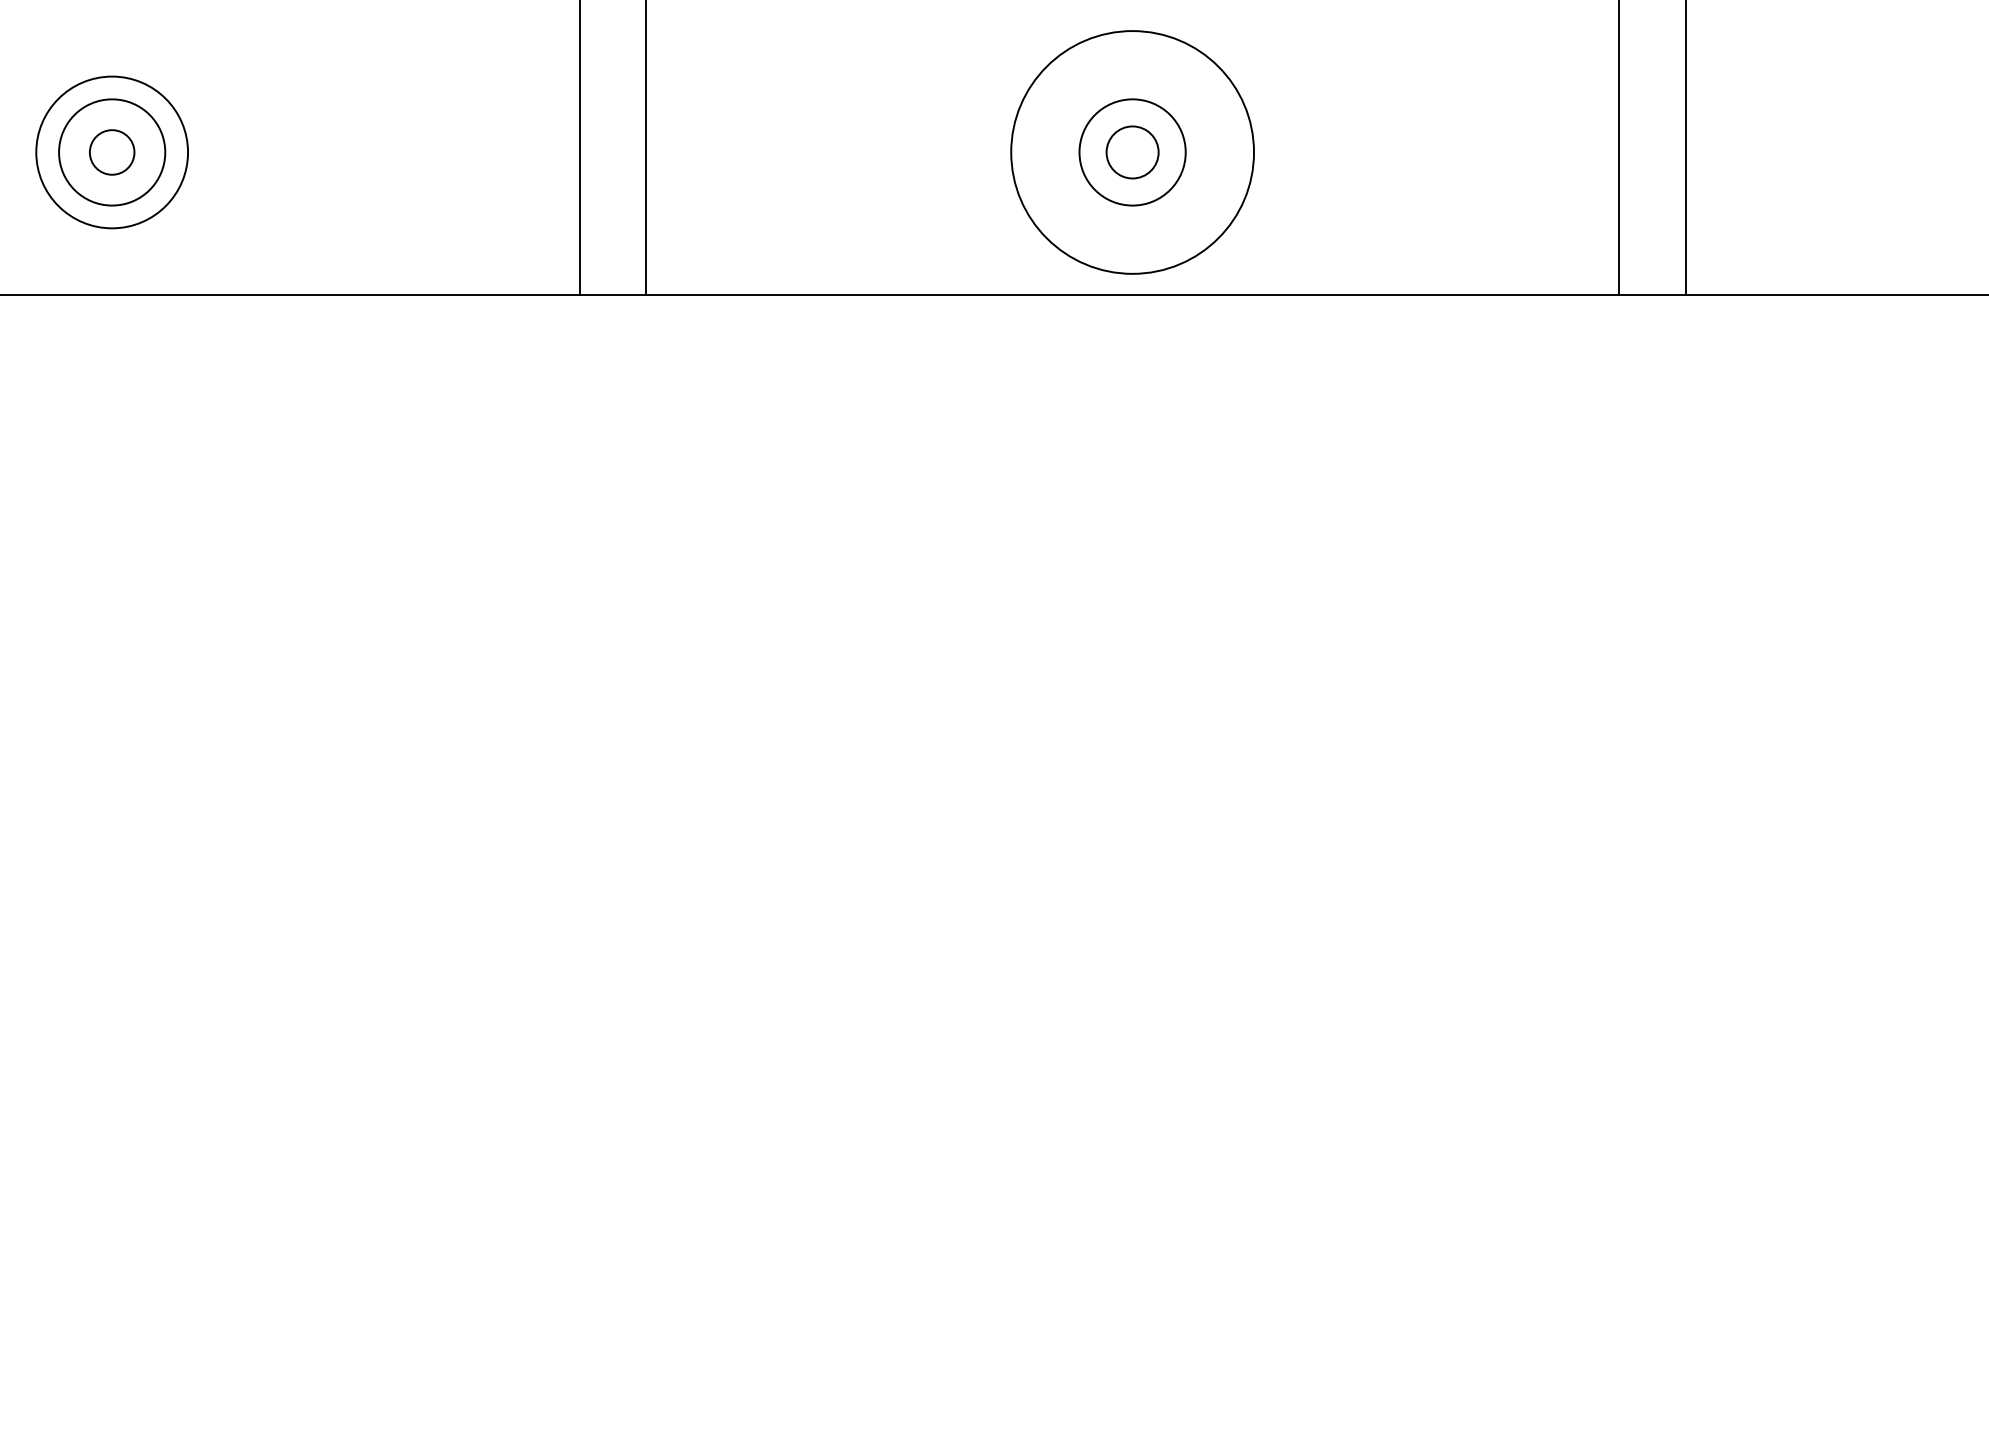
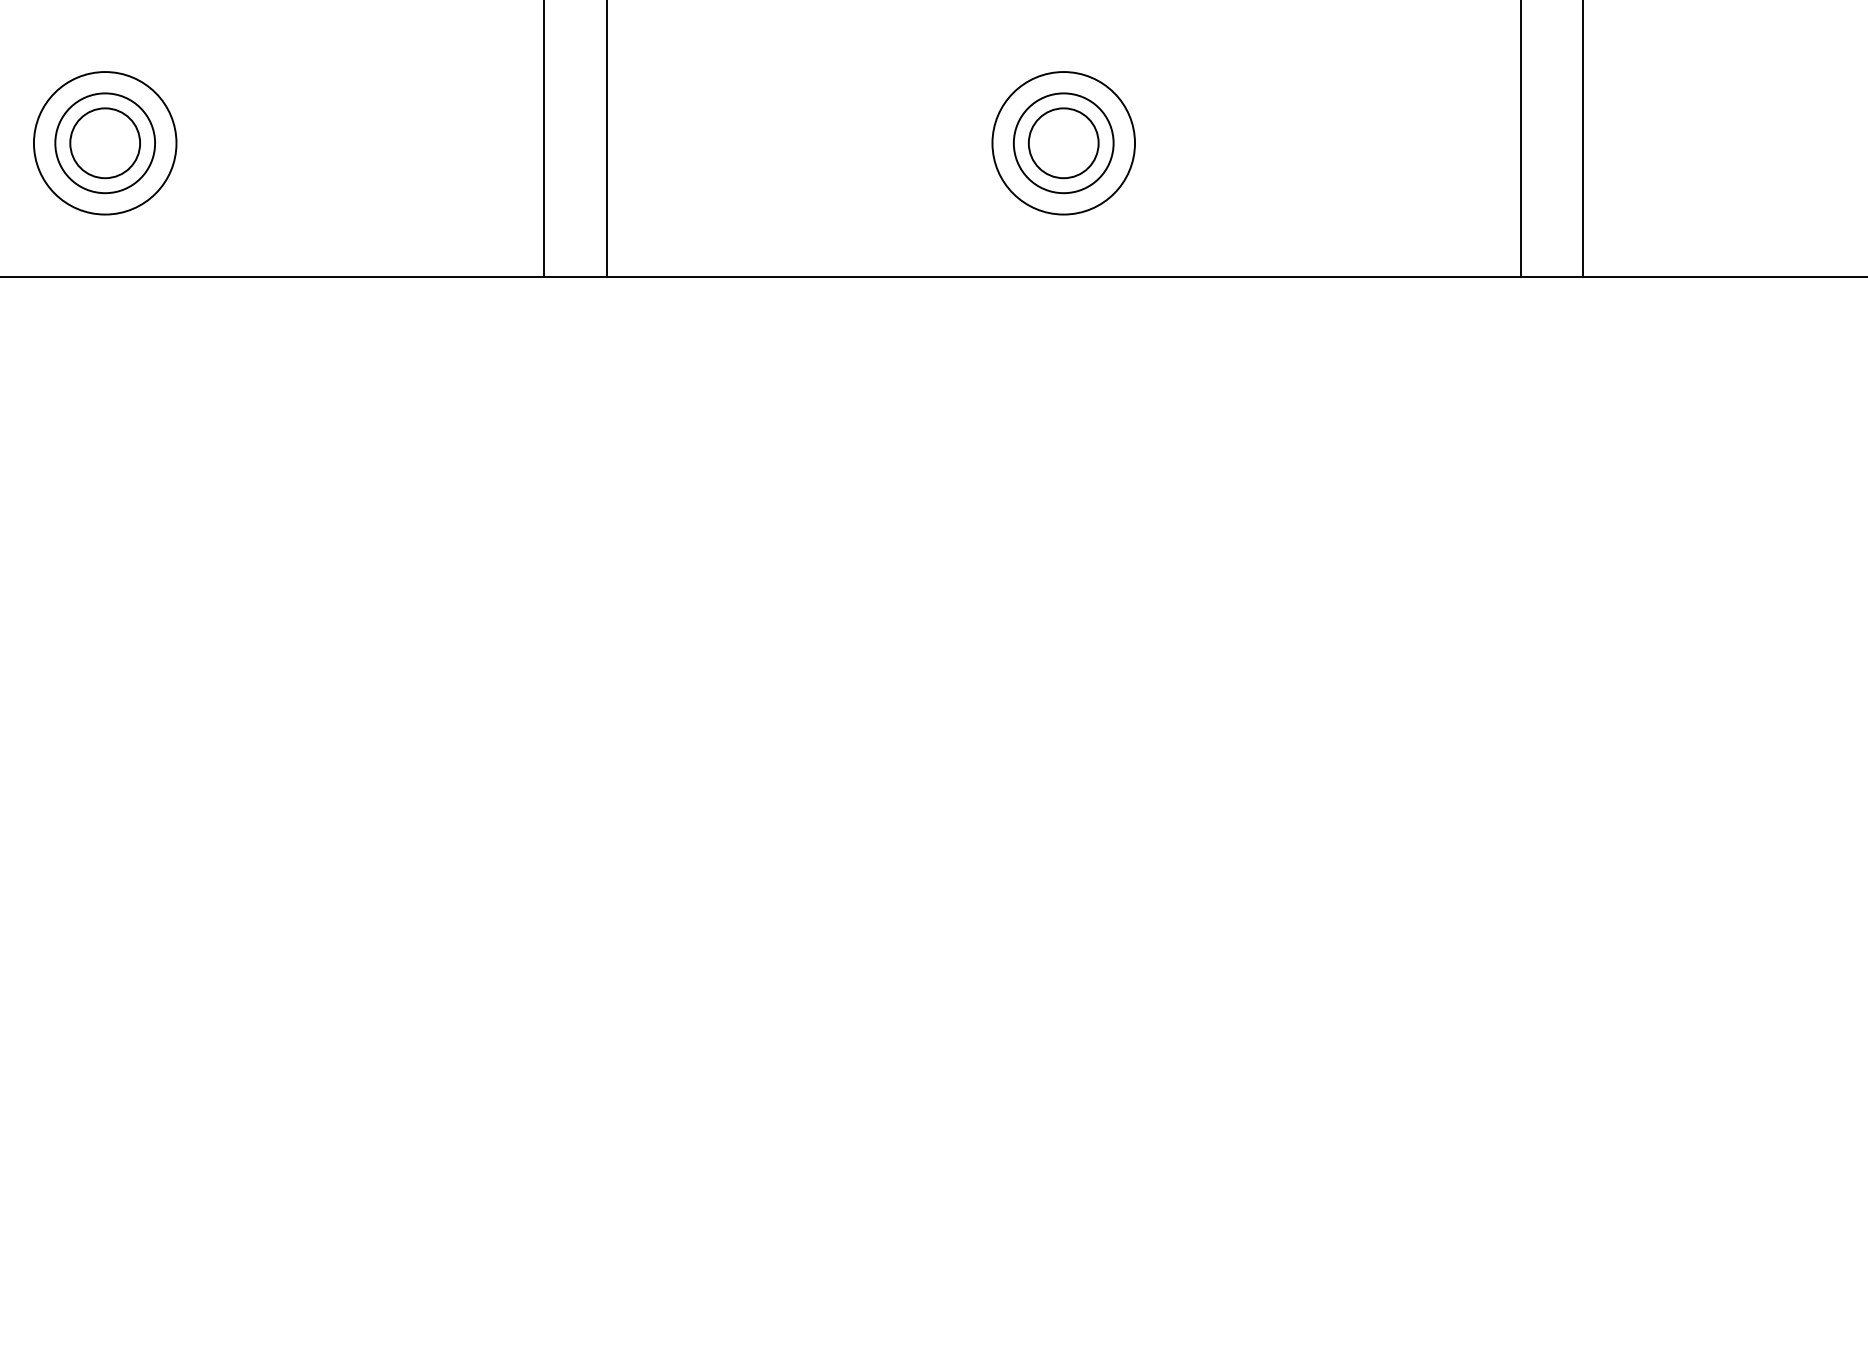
circle: (112, 152) -> (105, 143), size x1.67
circle: (1132, 152) -> (1063, 143), size x0.62
circle: (1132, 152) -> (1063, 143), size x1.43

